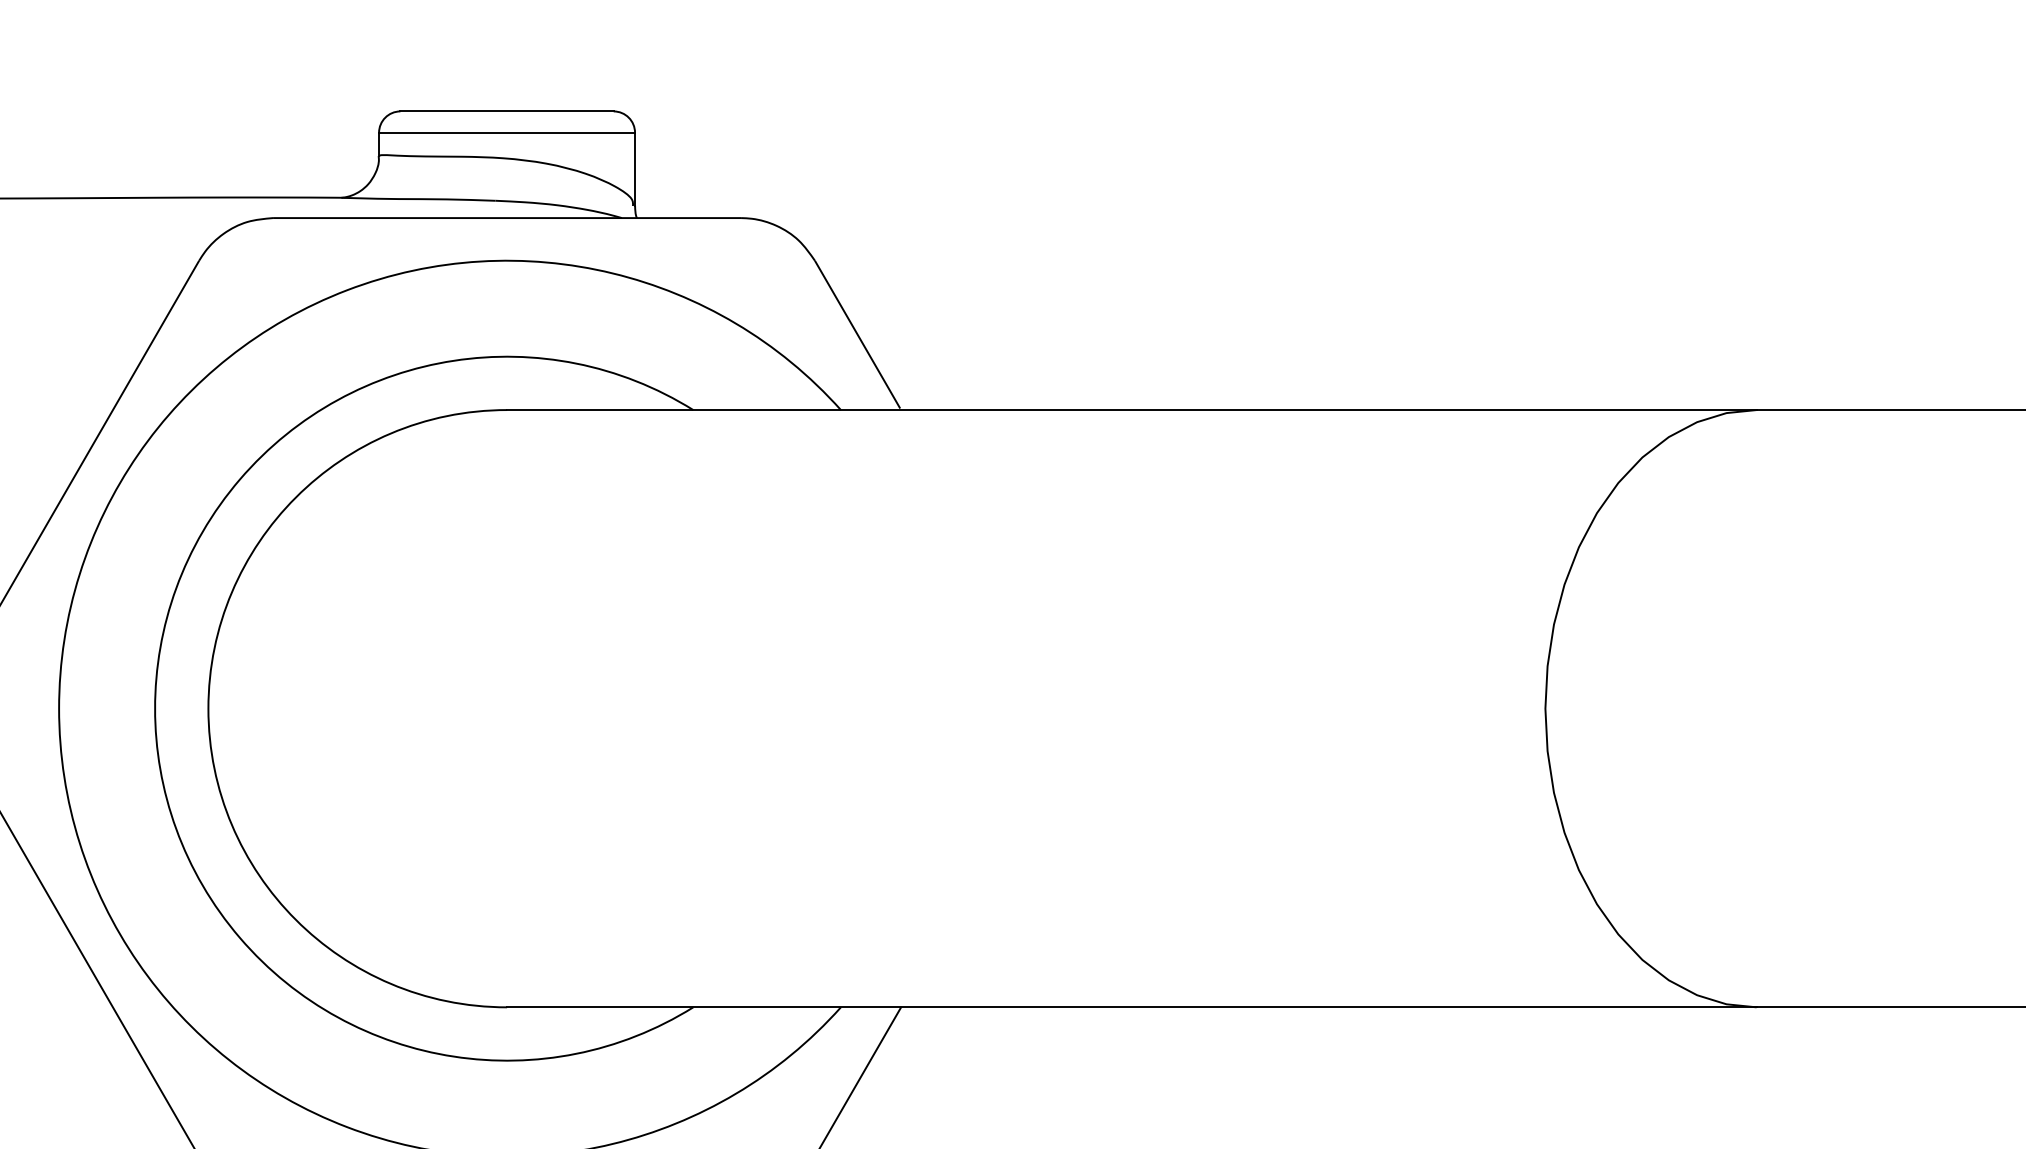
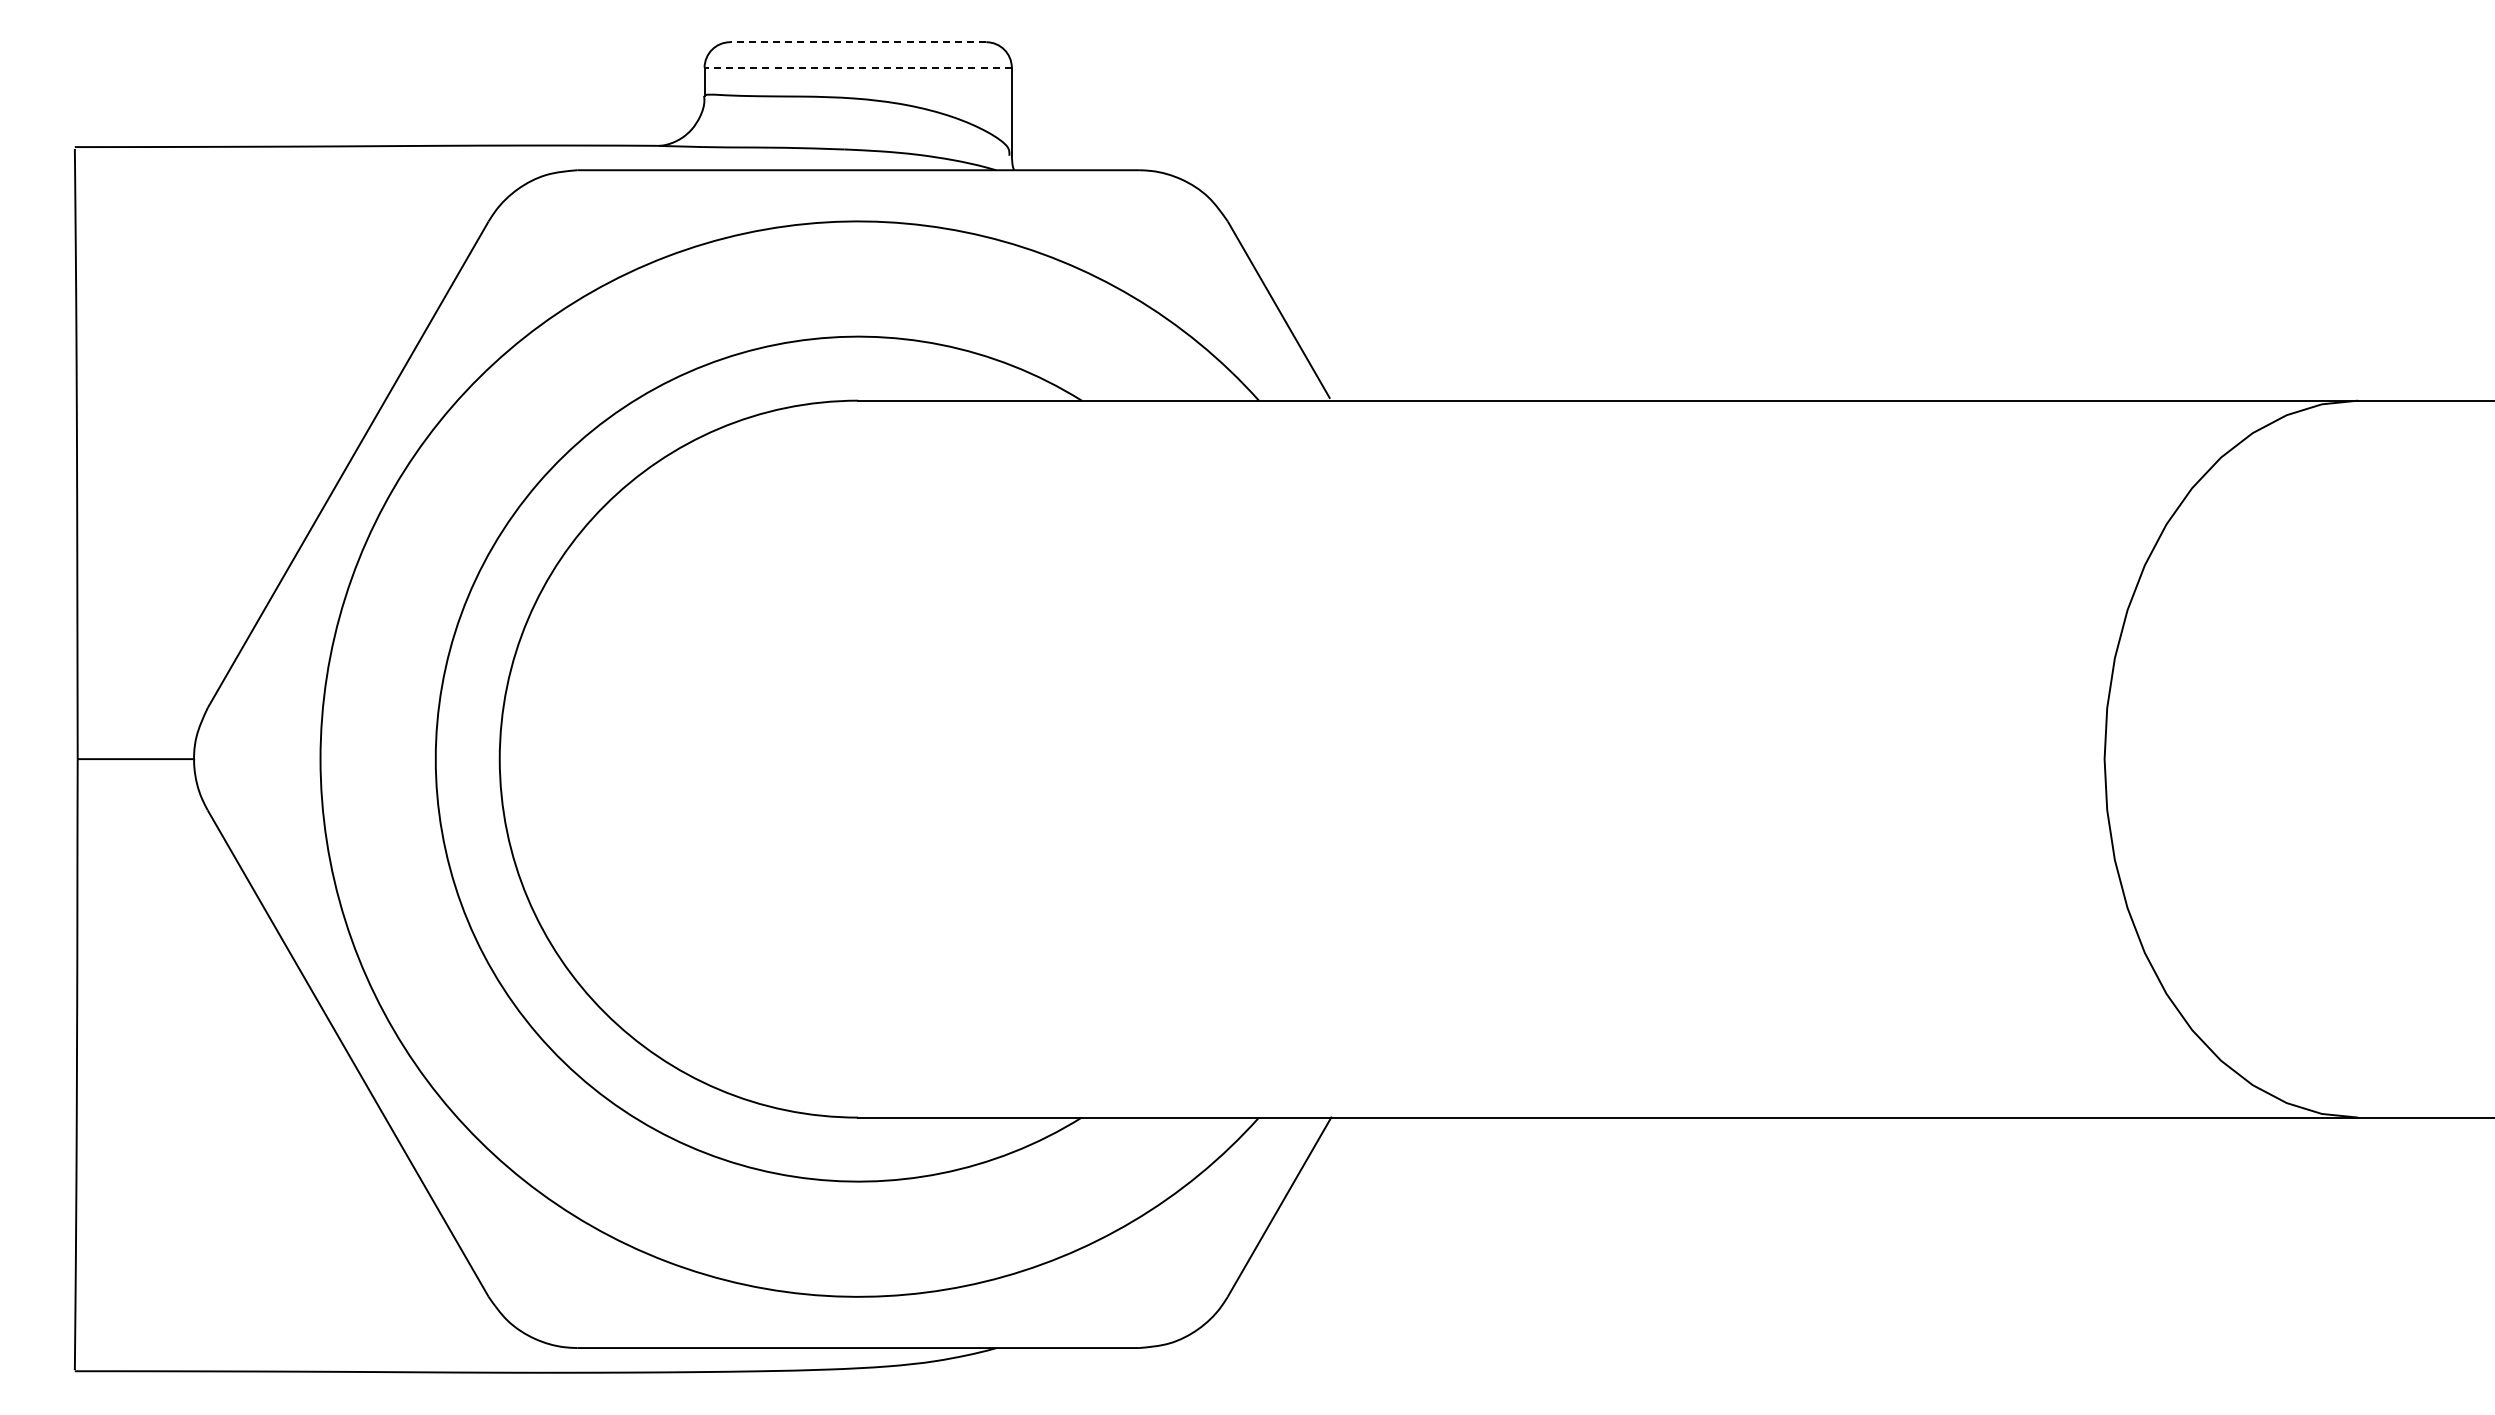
line: (506, 111) -> (857, 42), solid -> dashed
line: (507, 132) -> (858, 67), solid -> dashed

